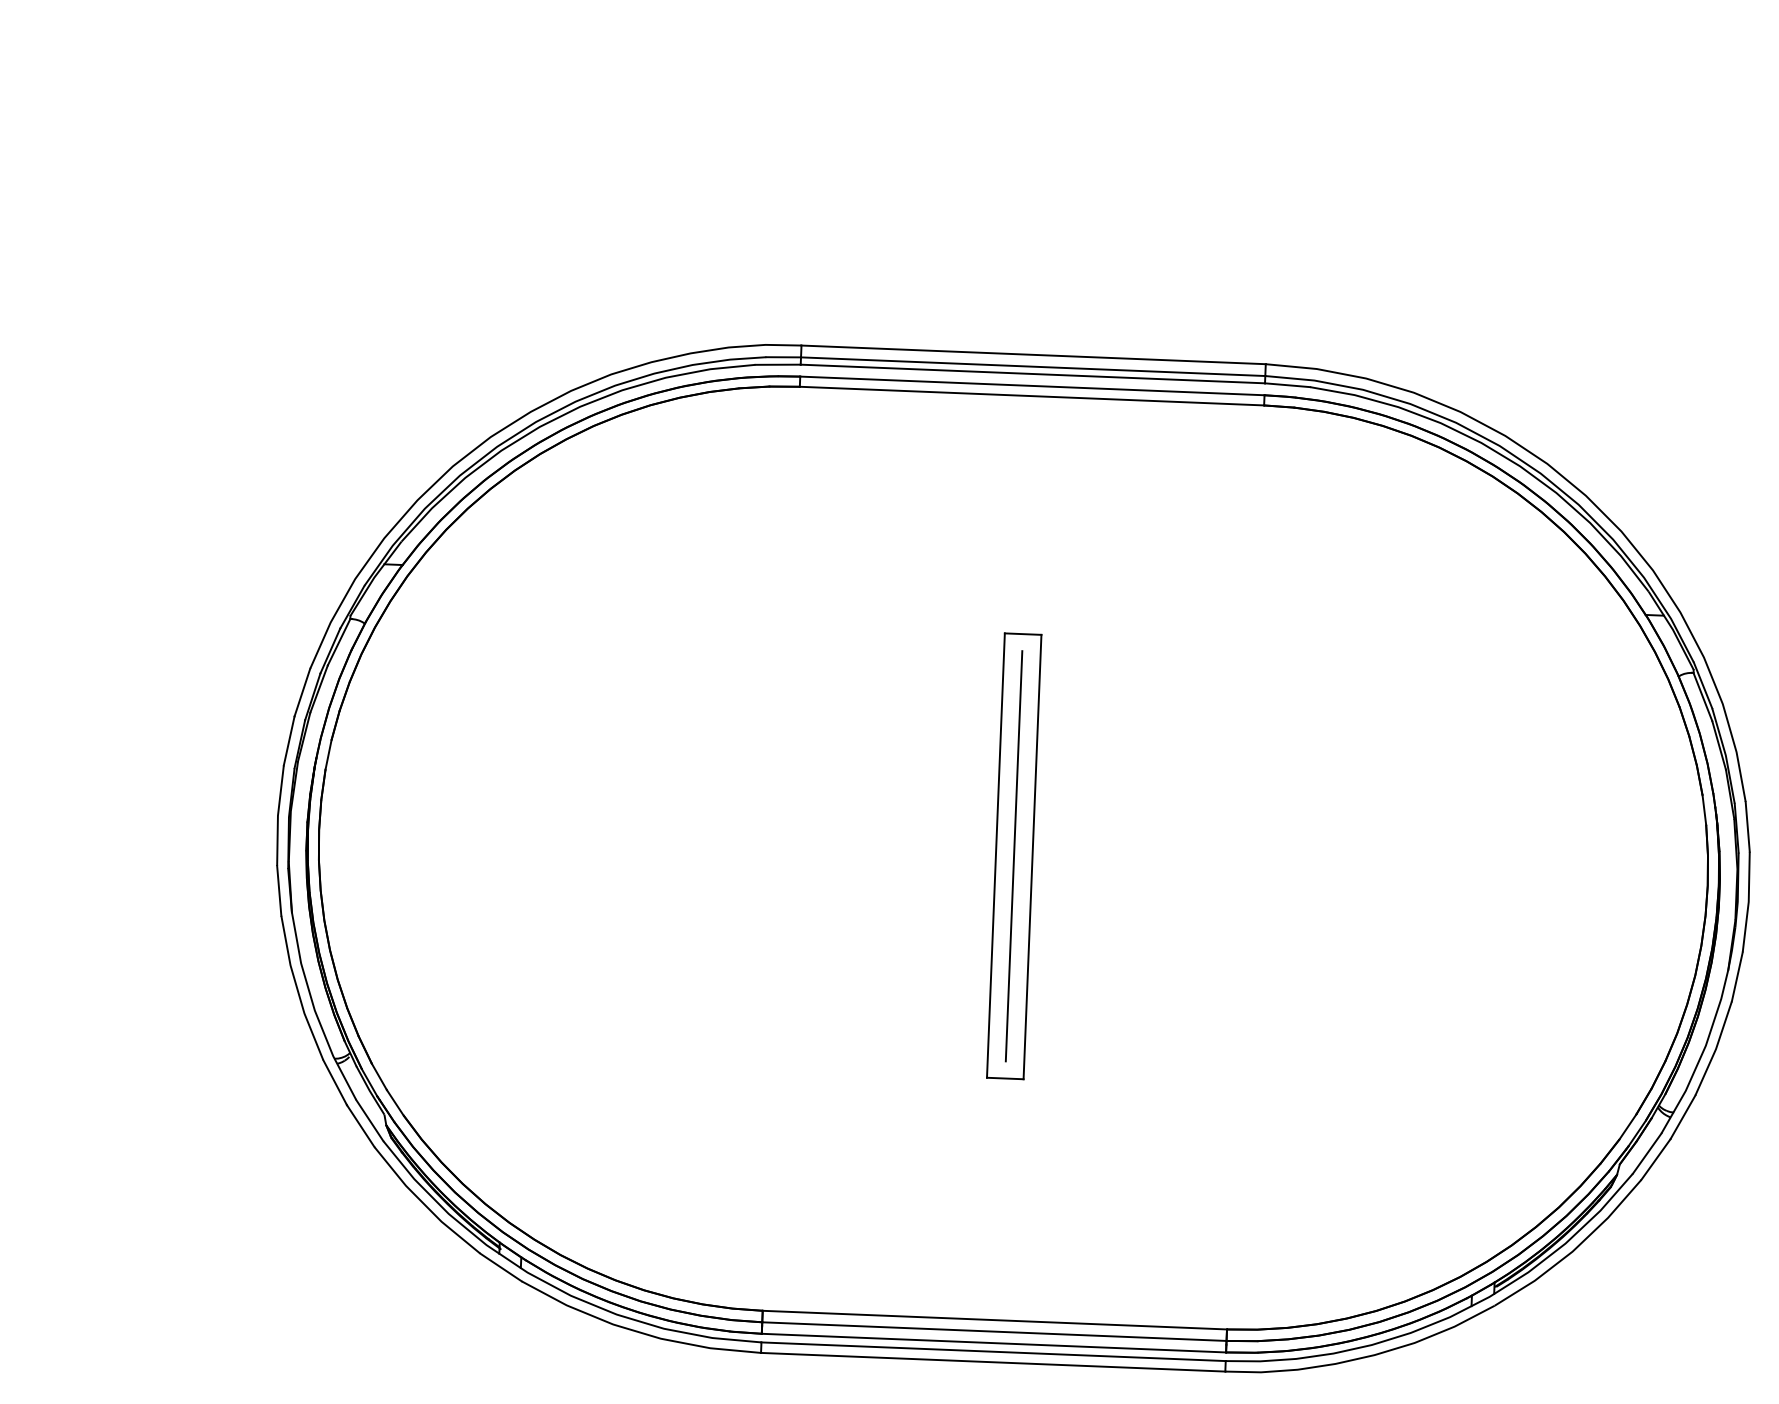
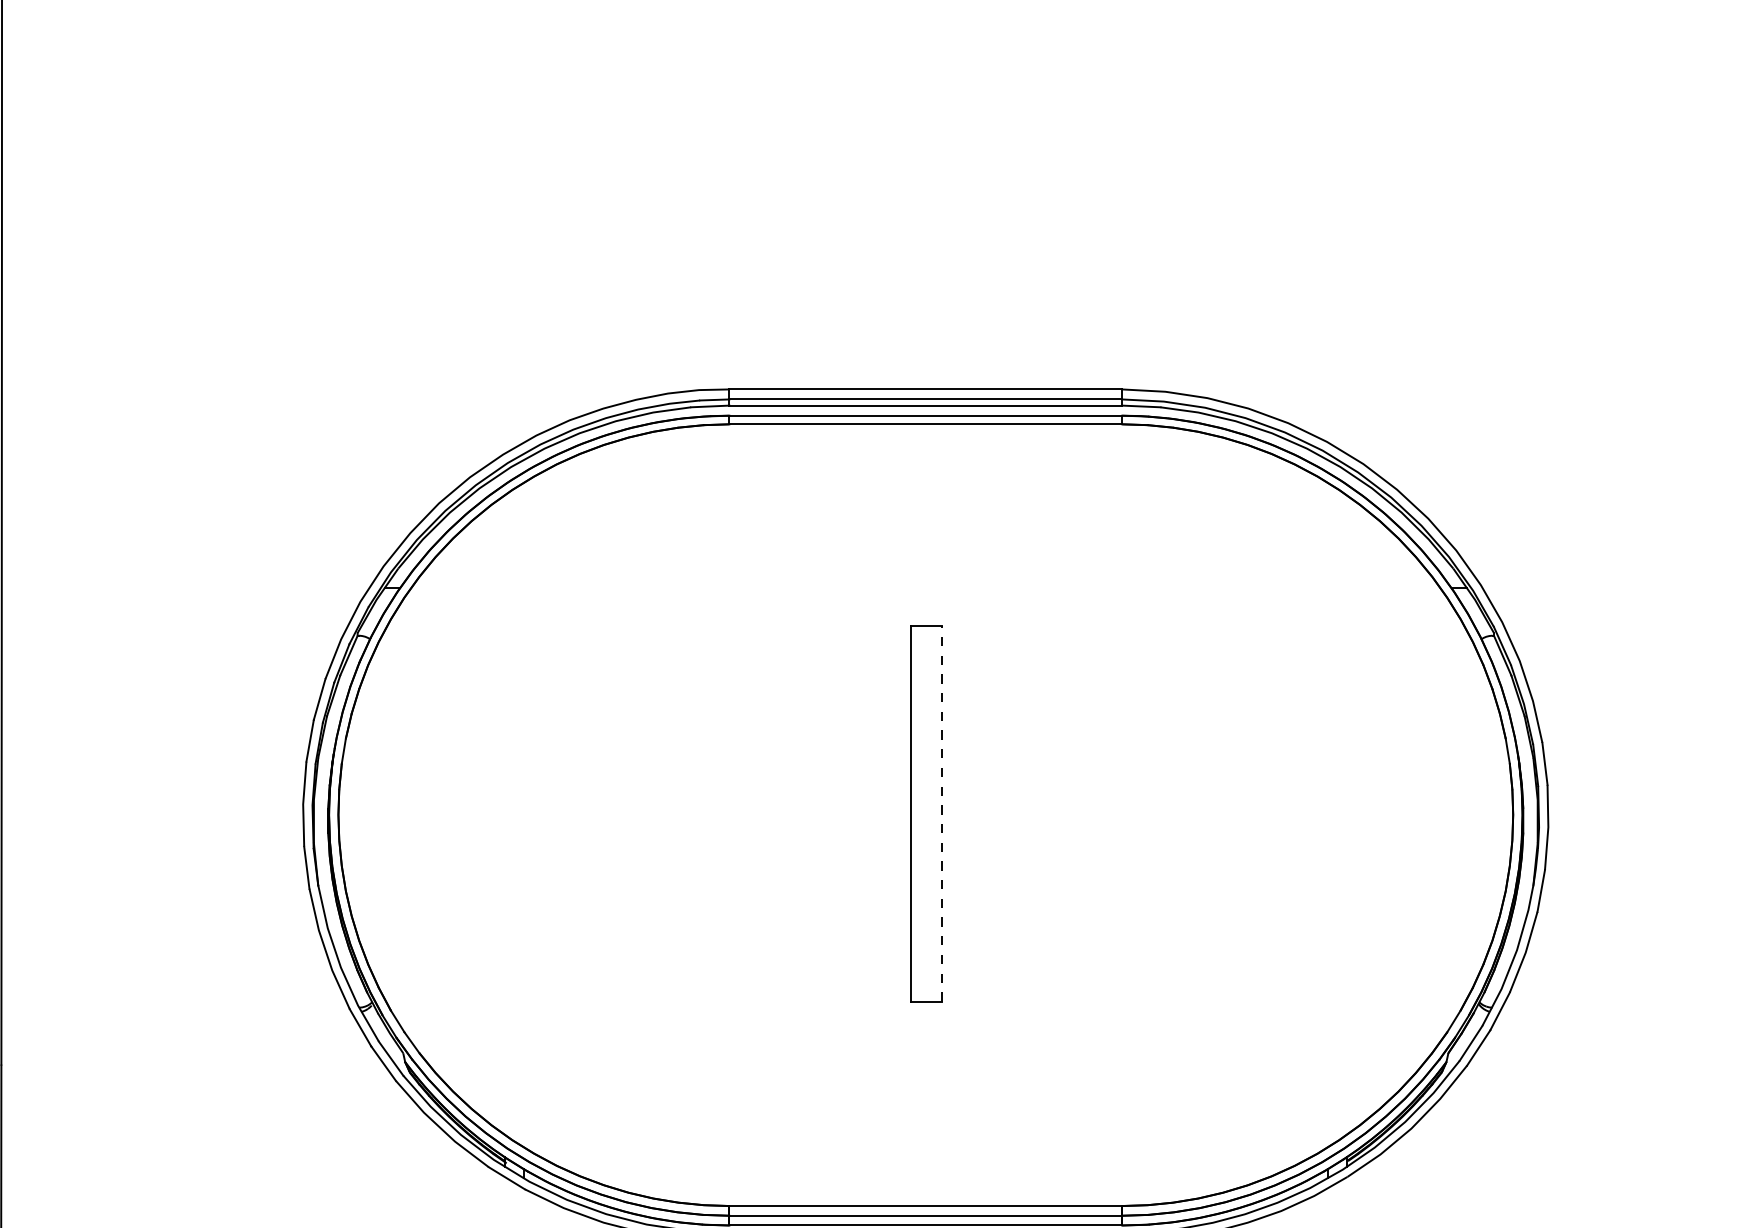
line: (1014, 856) -> (926, 813), removed
line: (1032, 856) -> (941, 813), solid -> dashed

